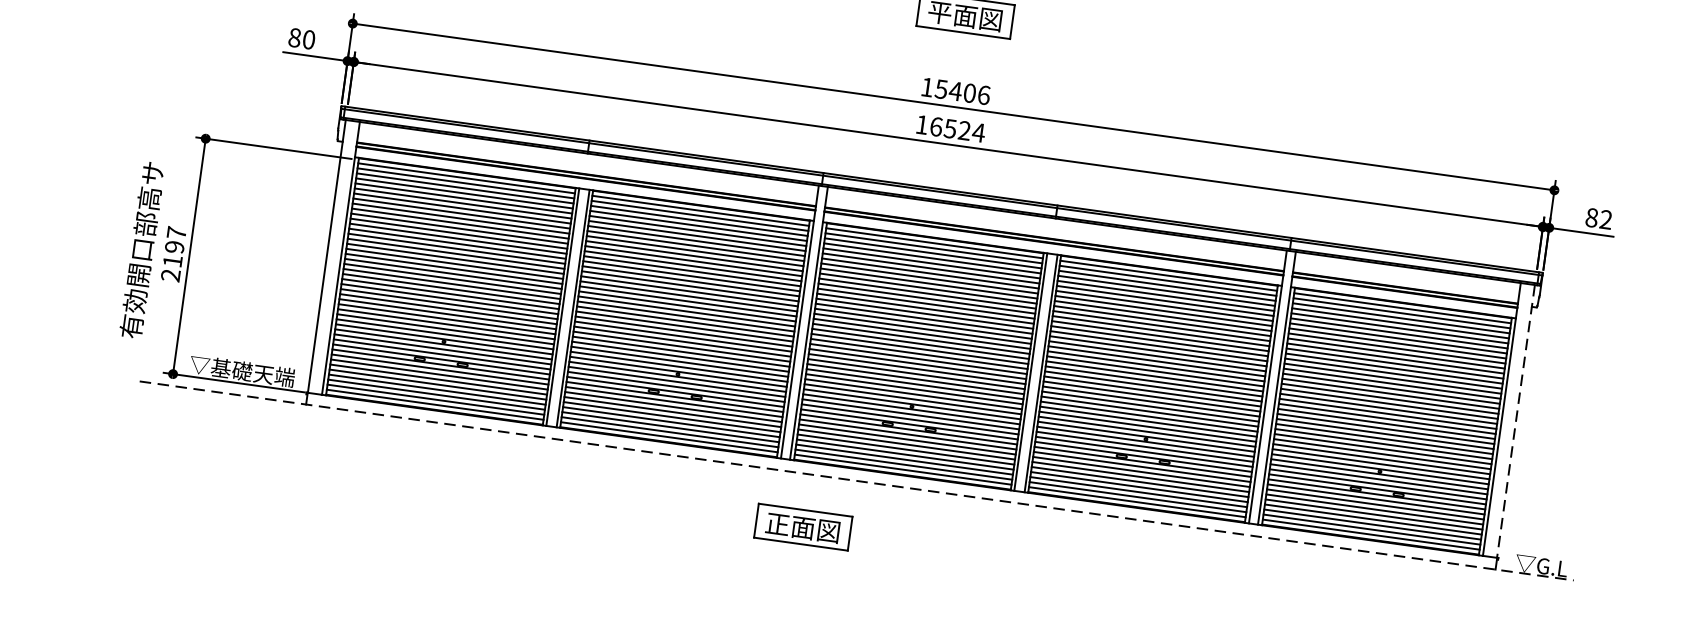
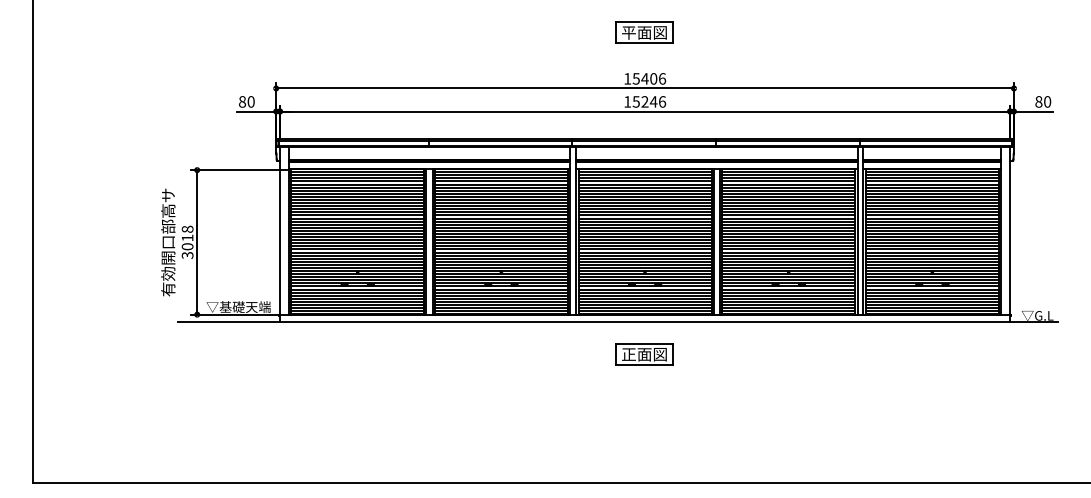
text: (956, 128) -> (648, 101), 16524 -> 15246
text: (1606, 219) -> (1047, 101), 82 -> 80
text: (173, 252) -> (187, 241), 2197 -> 3018
line: (1516, 420) -> (1010, 230), dashed -> solid
line: (857, 480) -> (618, 321), dashed -> solid
part: (802, 527) -> (644, 354), moved

